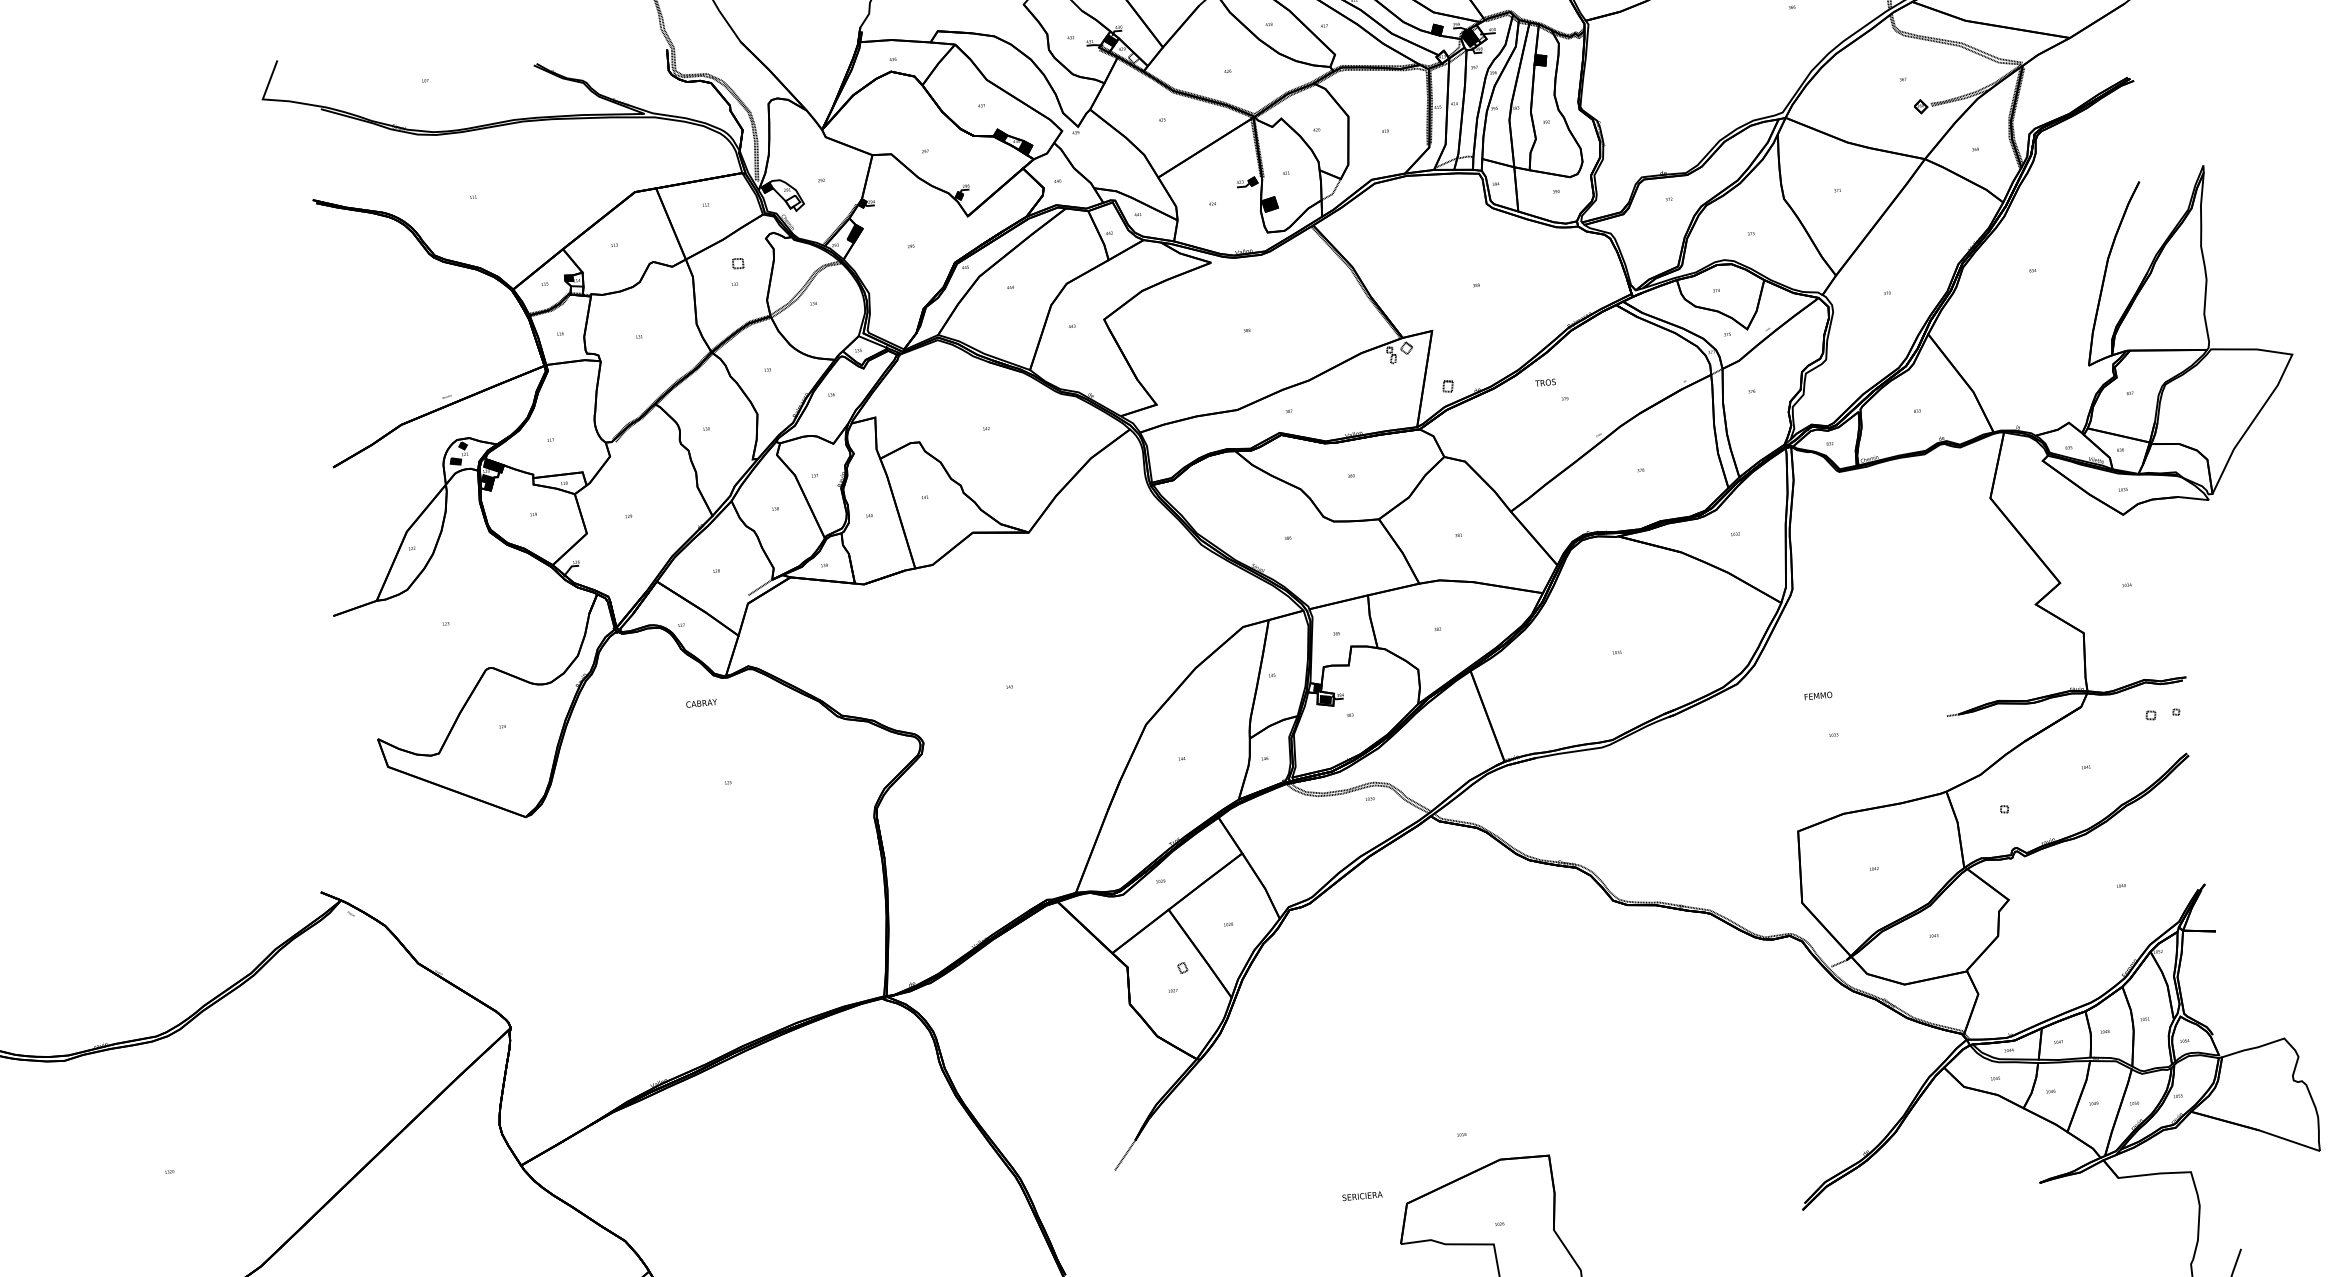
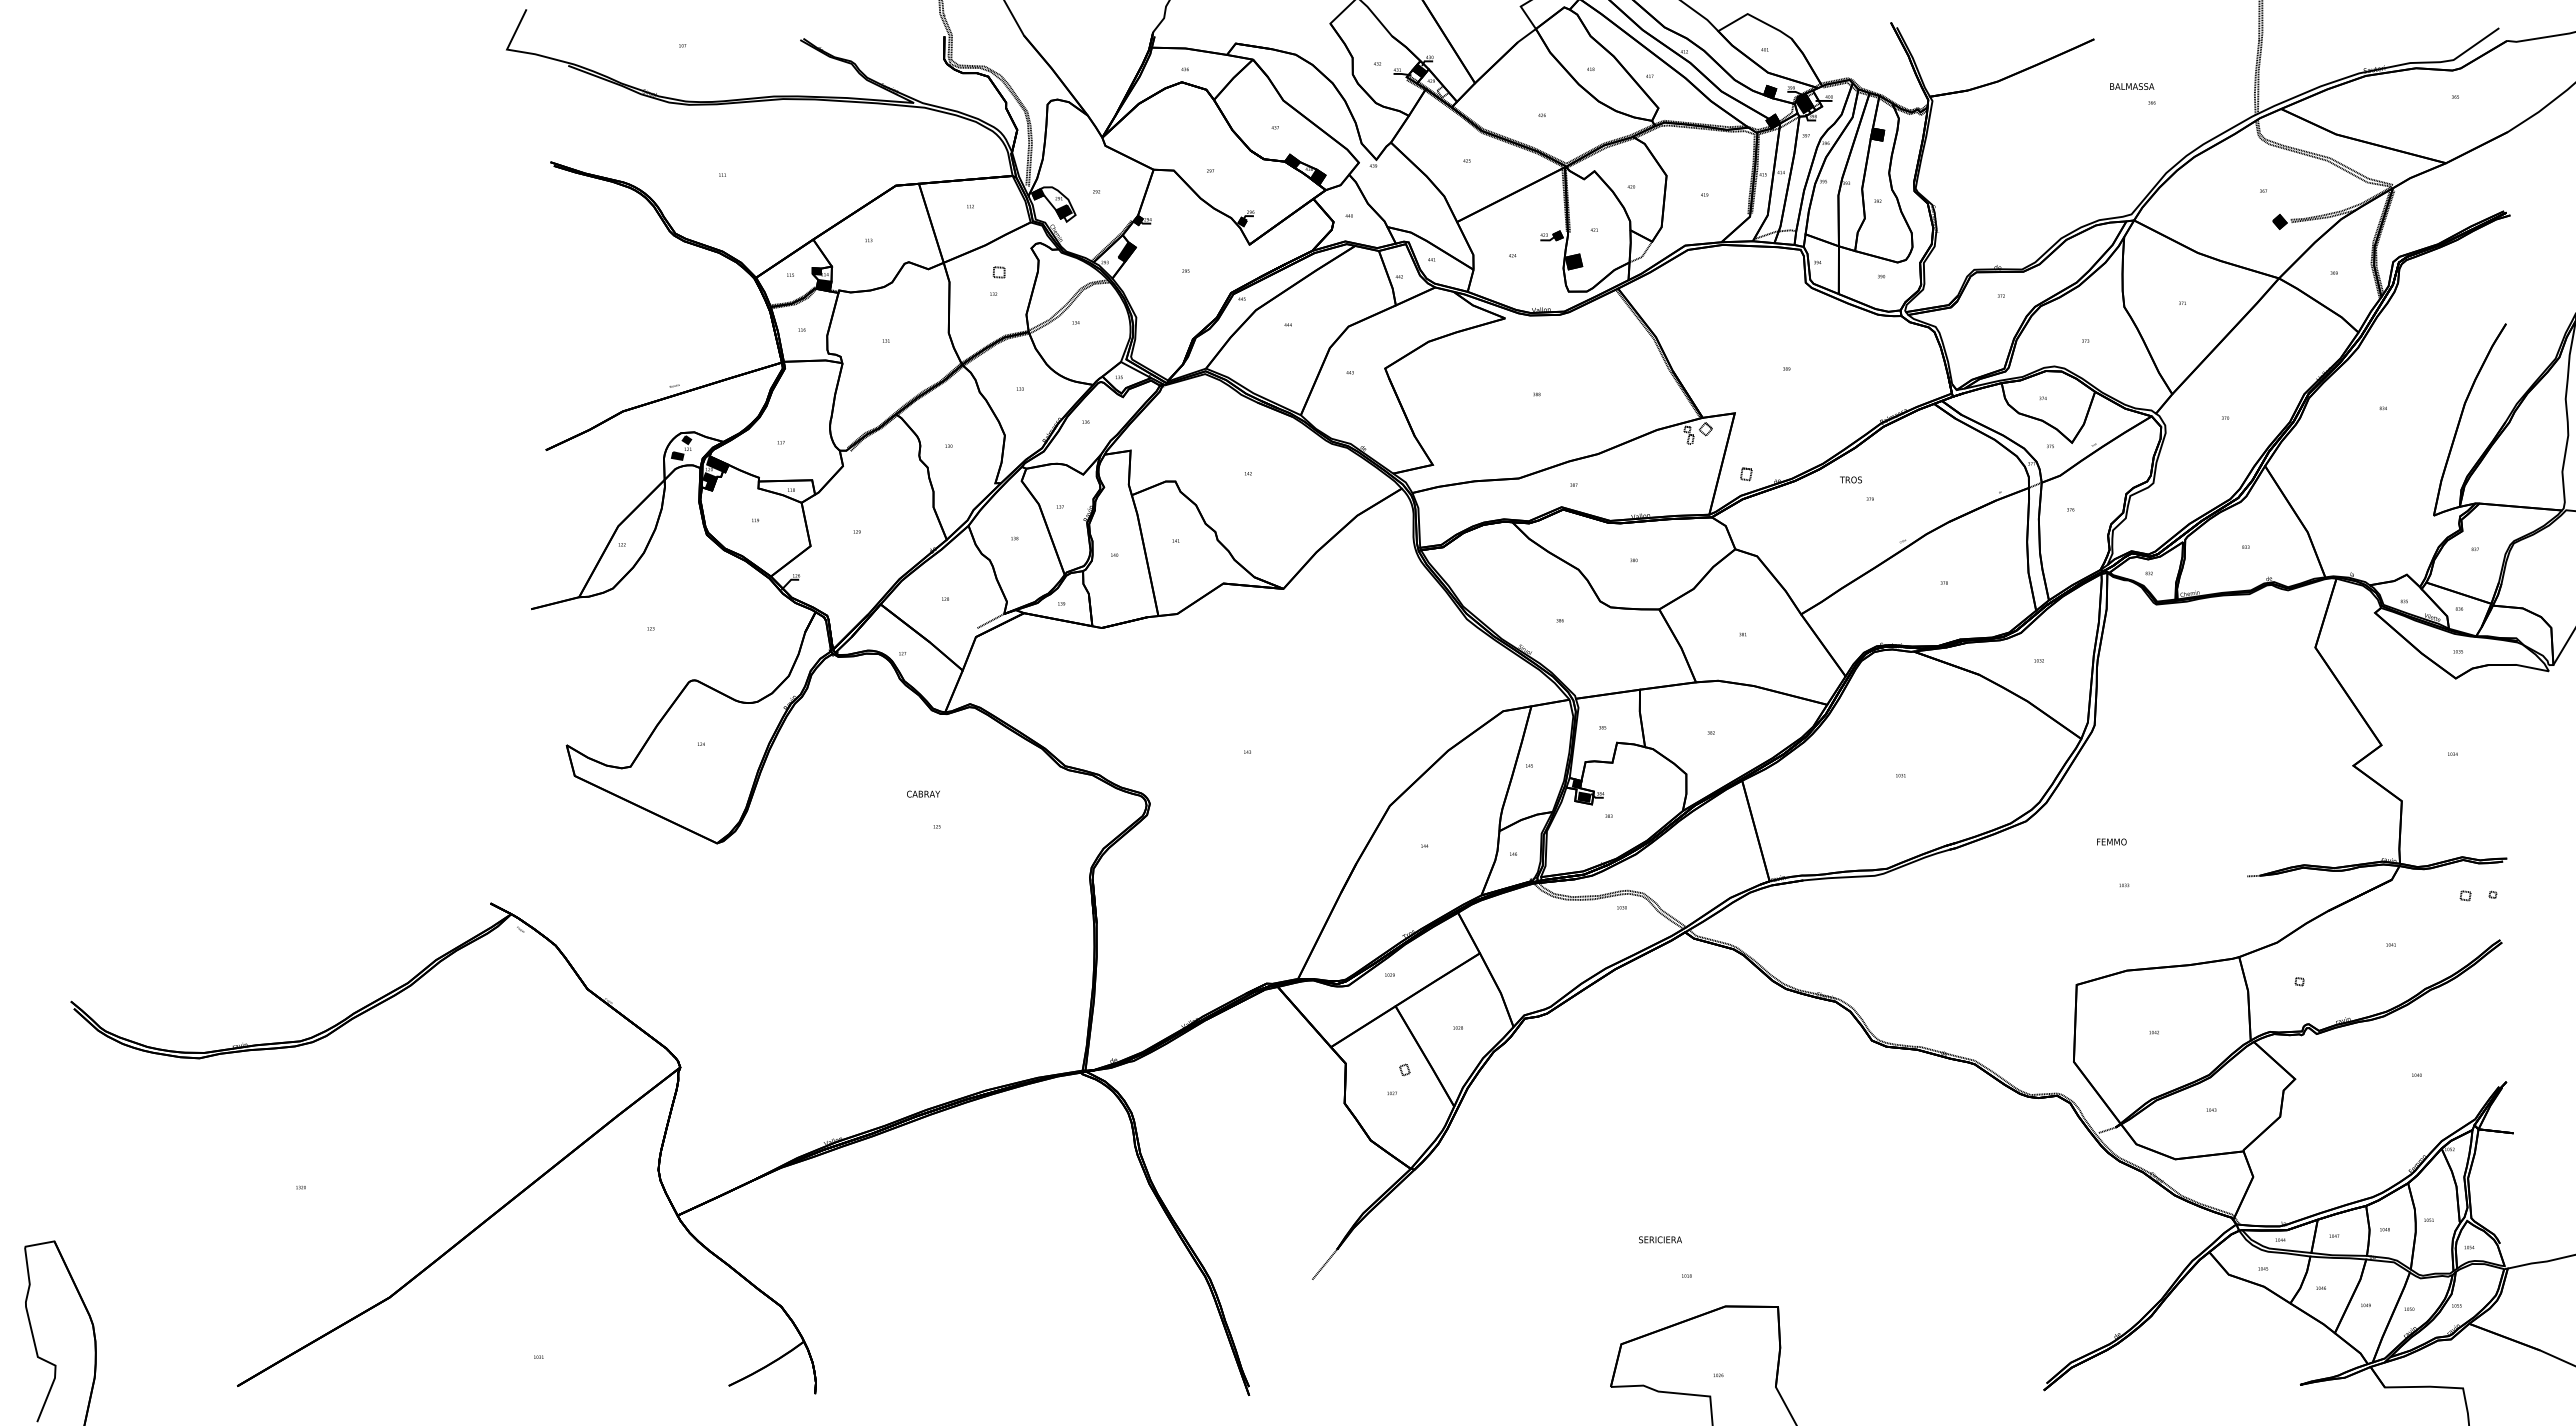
fill: (1442, 57) -> (1773, 121), added
fill: (1920, 106) -> (2279, 221), added
fill: (792, 201) -> (1063, 211), added
fill: (576, 290) -> (823, 285), added
text: (701, 702) -> (923, 793), moved
text: (1362, 1195) -> (1660, 1239), moved

